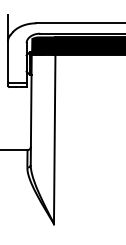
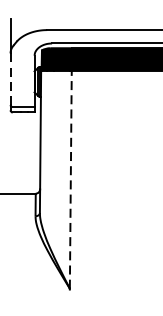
line: (8, 61) -> (11, 79), solid -> dashed
line: (54, 138) -> (70, 178), solid -> dashed

